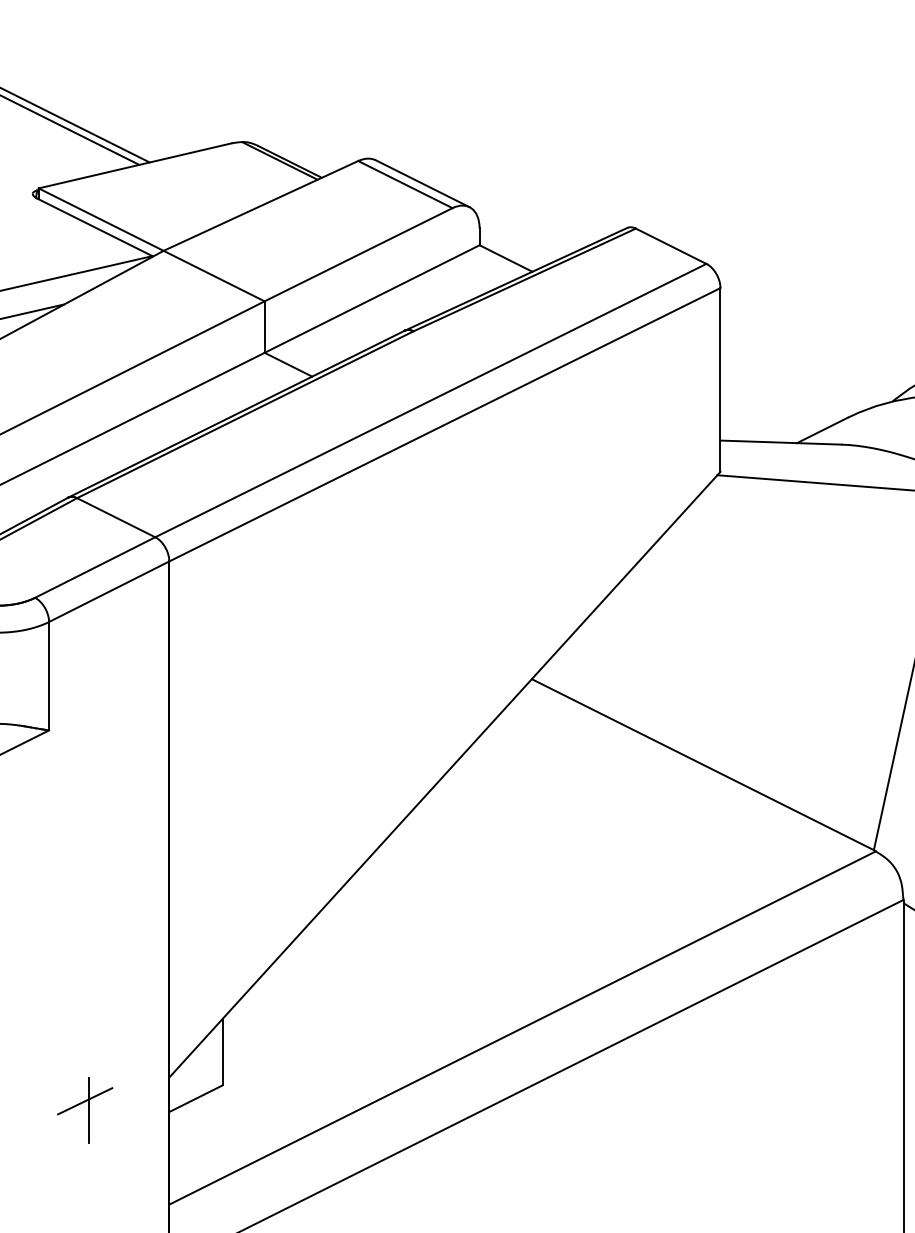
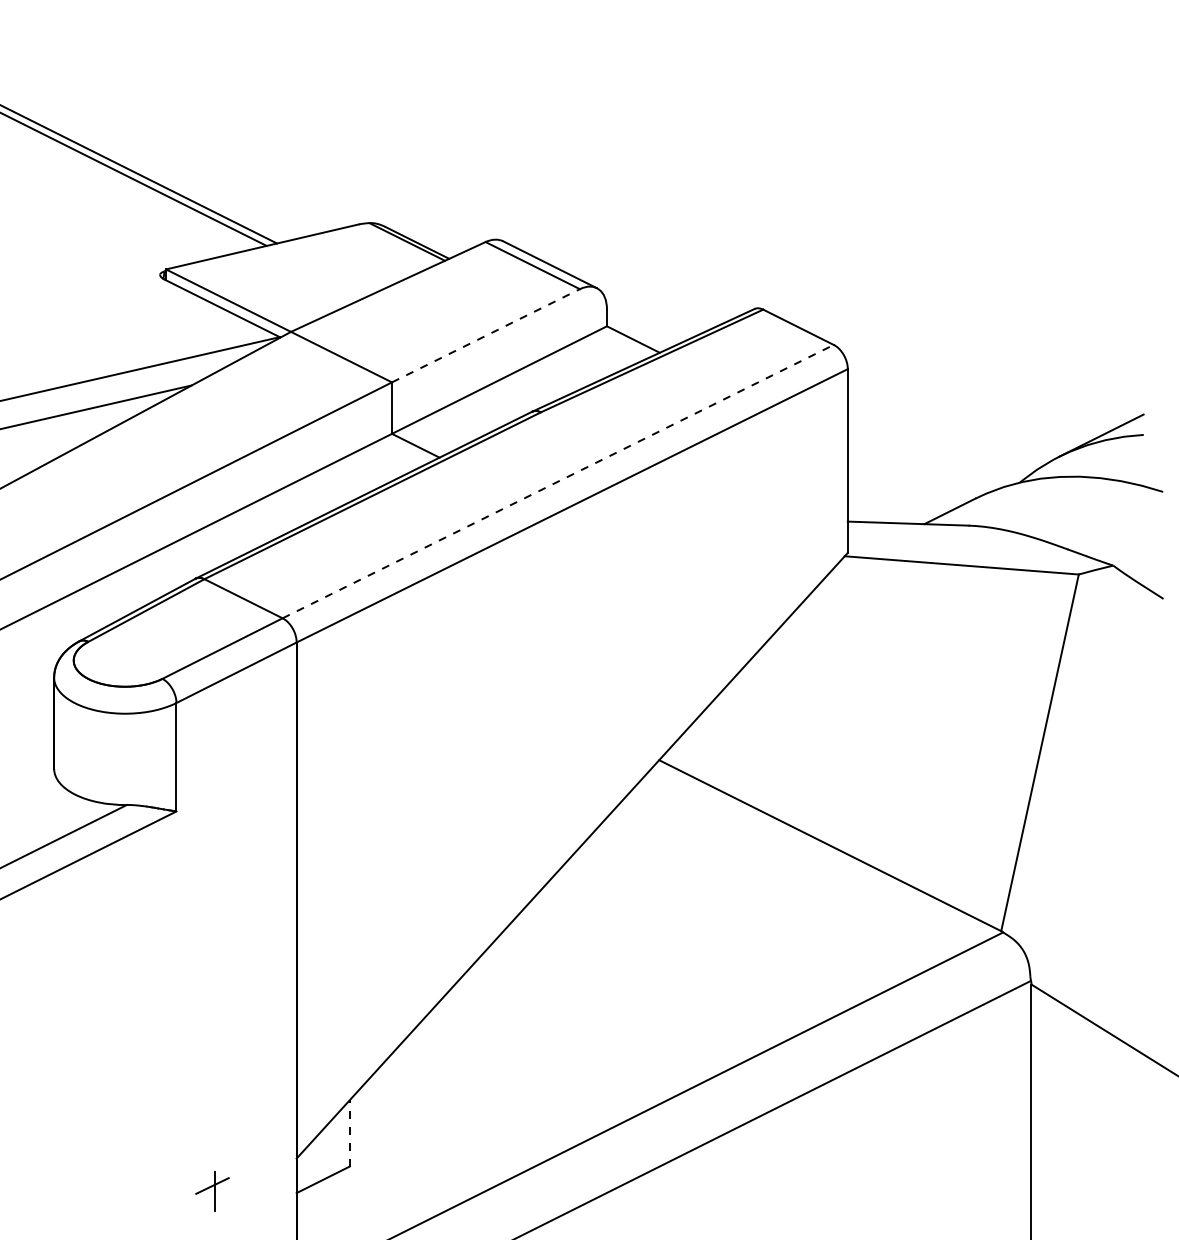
line: (358, 254) -> (485, 335), solid -> dashed
line: (431, 400) -> (558, 481), solid -> dashed
line: (222, 1051) -> (349, 1132), solid -> dashed
part: (85, 1110) -> (212, 1191), size x0.6

